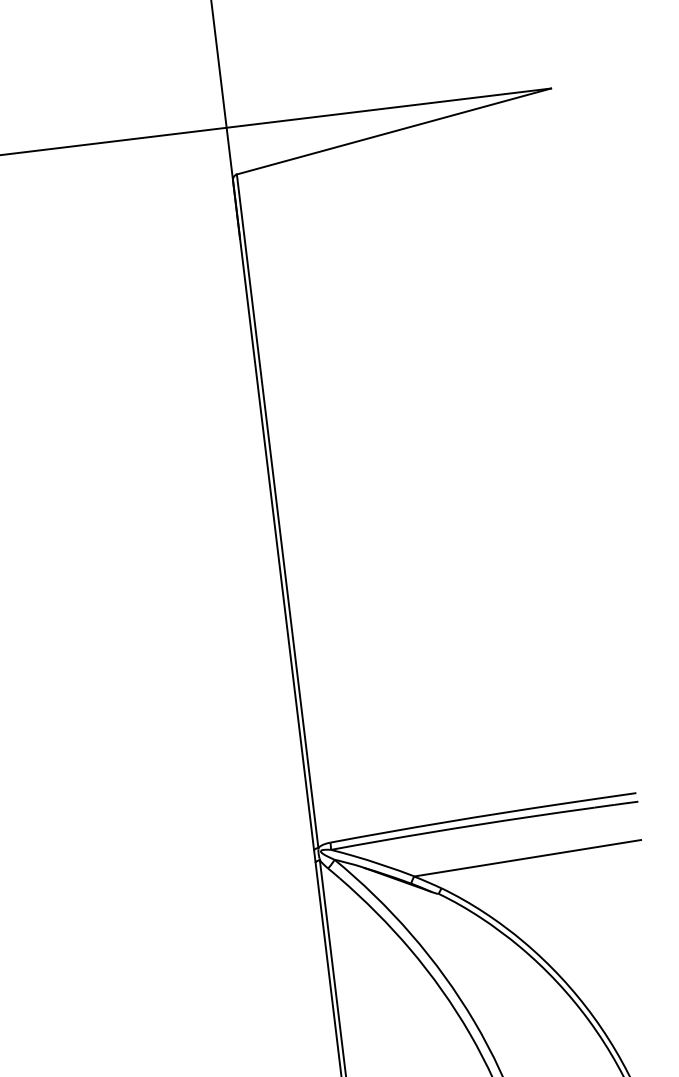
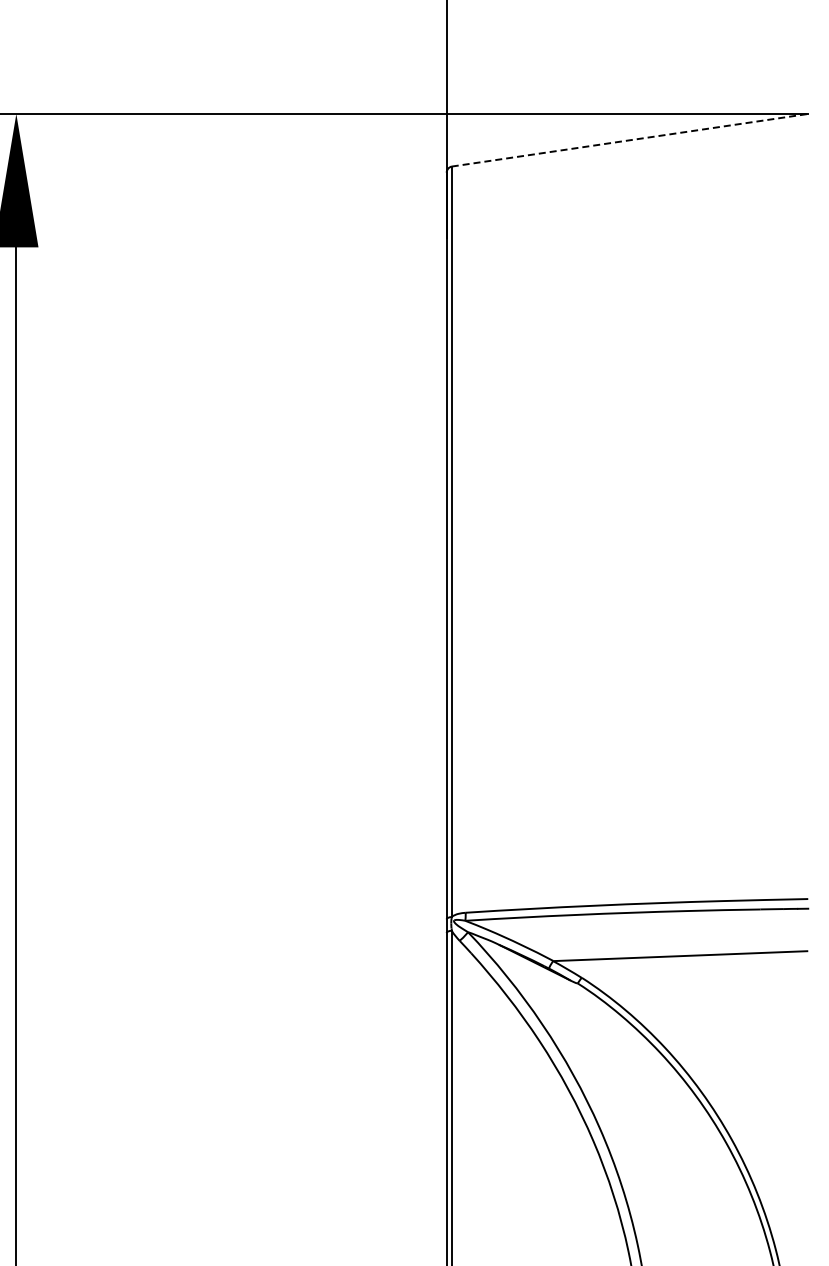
line: (394, 131) -> (630, 140), solid -> dashed

